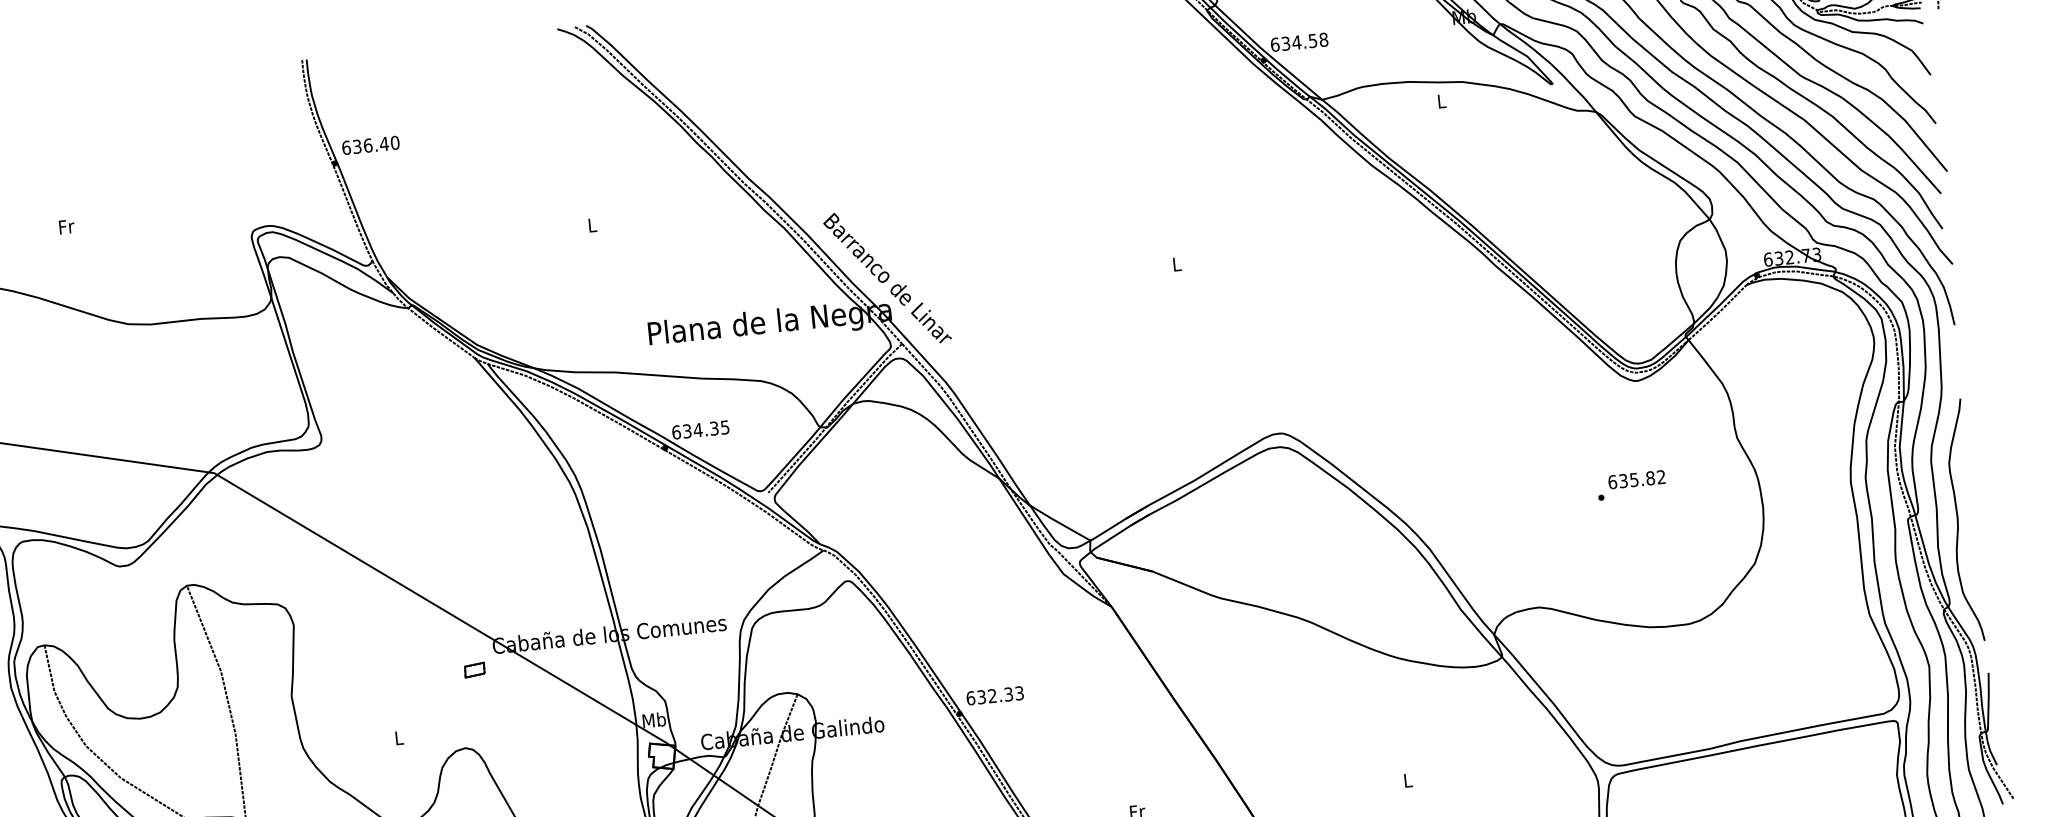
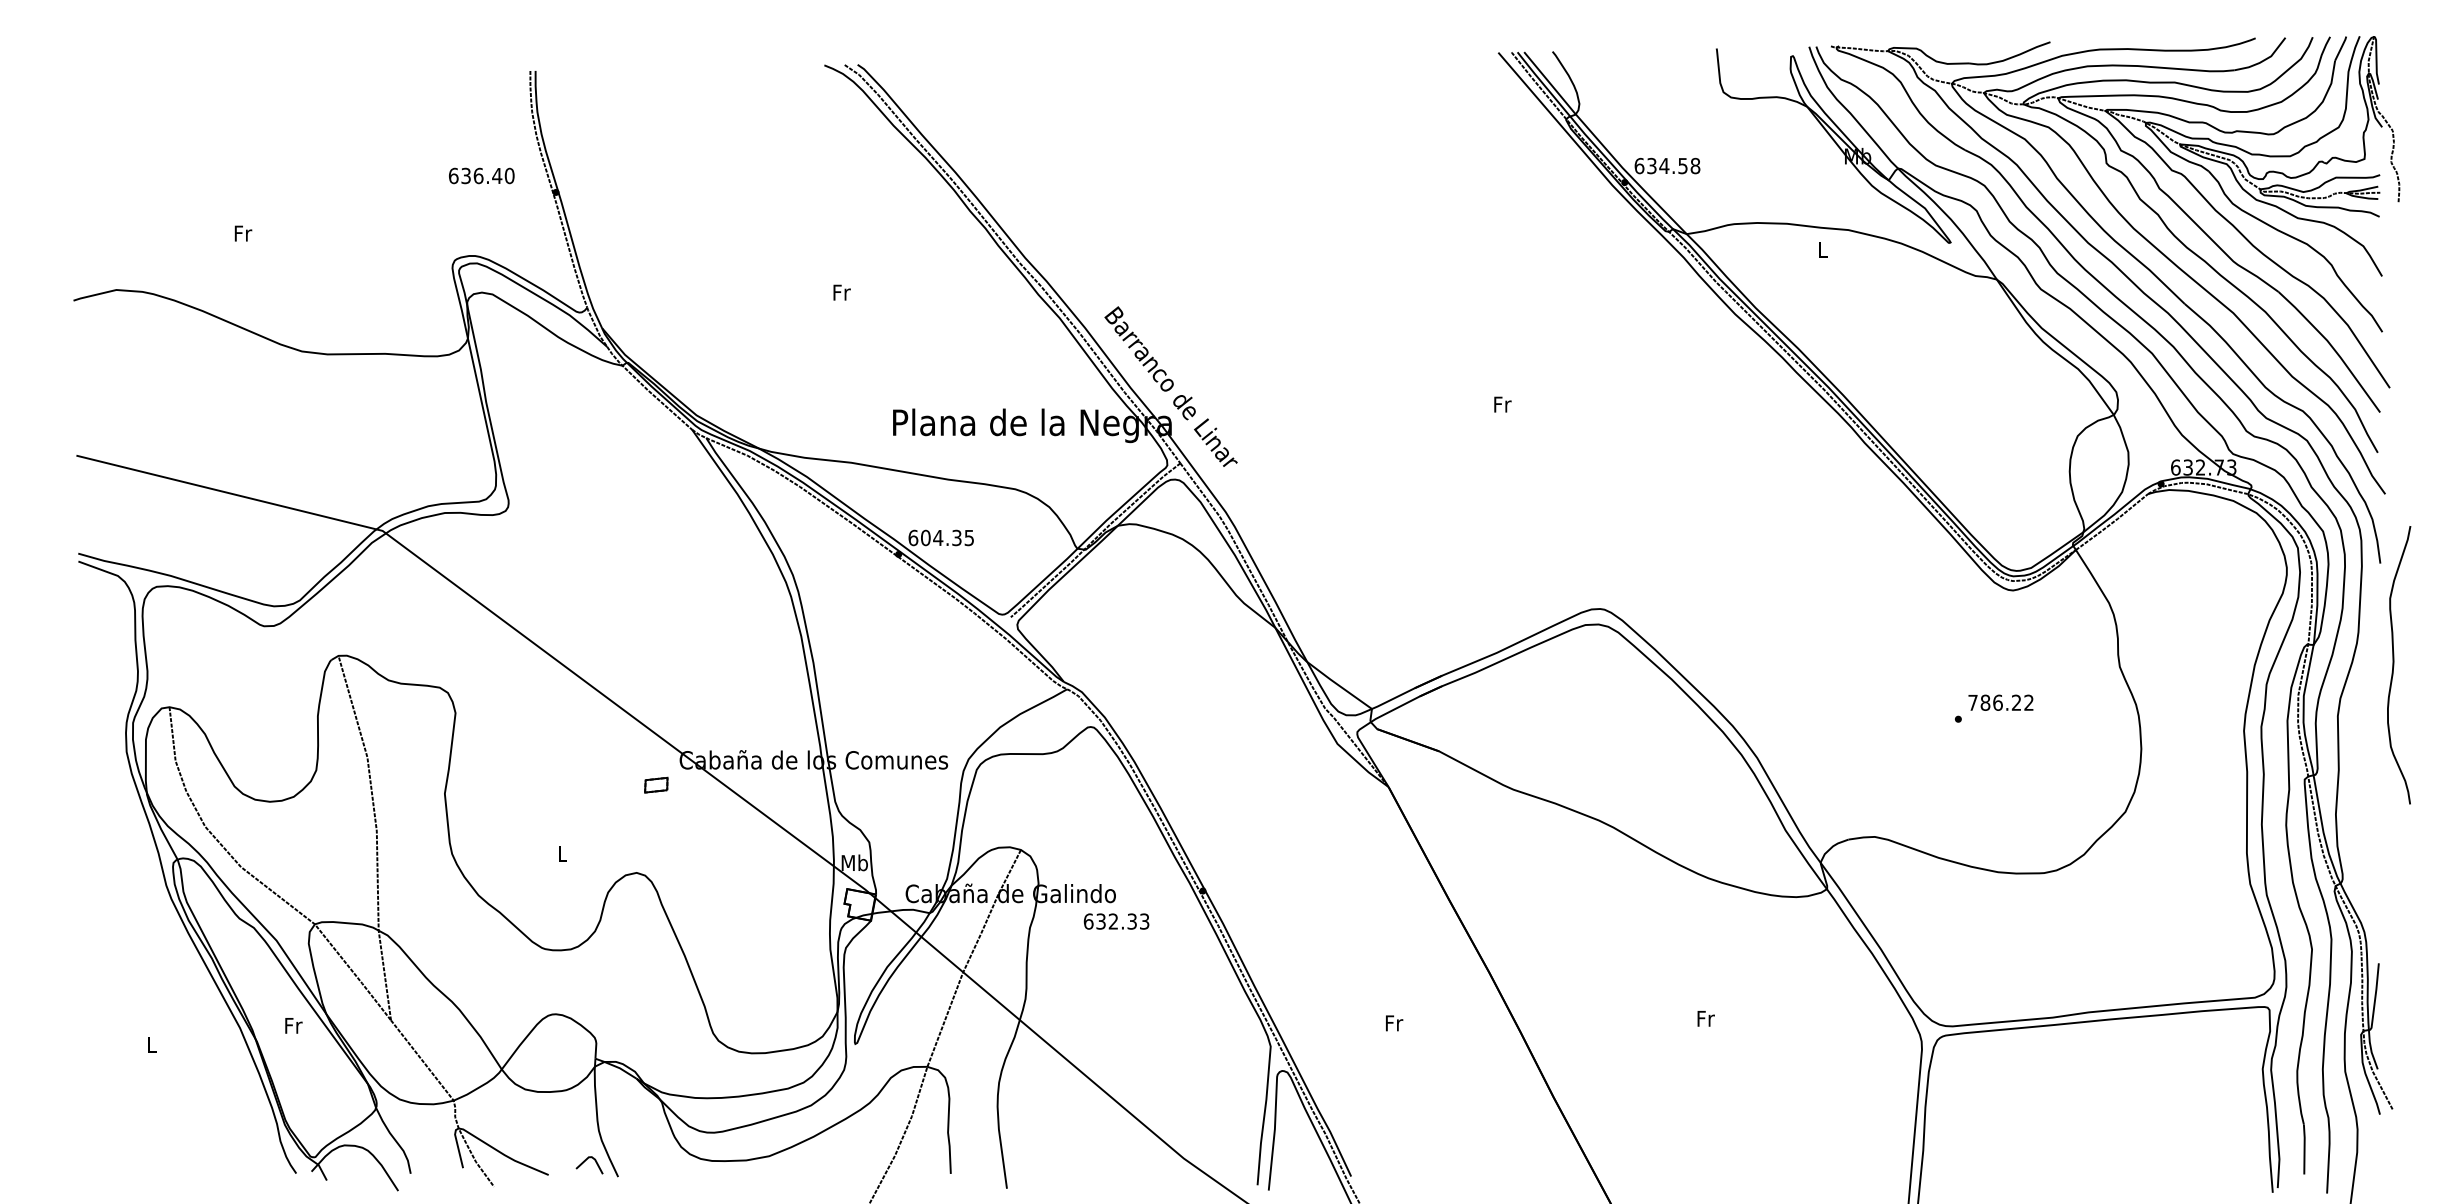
text: (370, 144) -> (481, 175), moved
text: (592, 225) -> (841, 292), L -> Fr
text: (1177, 264) -> (1502, 404), L -> Fr
text: (686, 430) -> (925, 537), 634.35 -> 604.35
text: (1631, 479) -> (1994, 702), 635.82 -> 786.22
curve: (1958, 521) -> (2394, 665), moved
text: (995, 695) -> (1116, 921), moved
text: (1407, 780) -> (1705, 1018), L -> Fr

